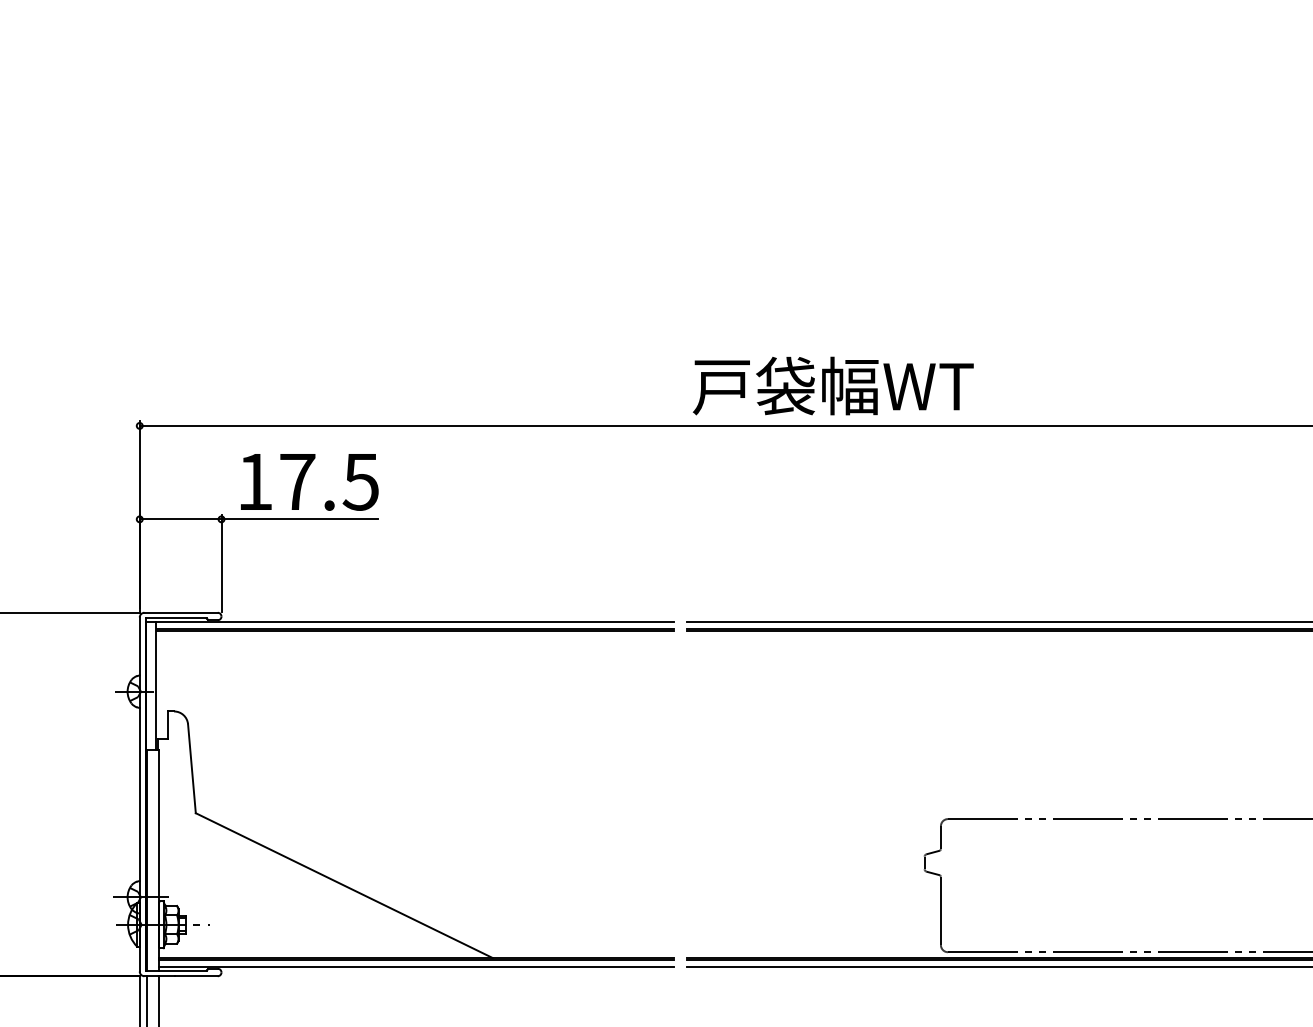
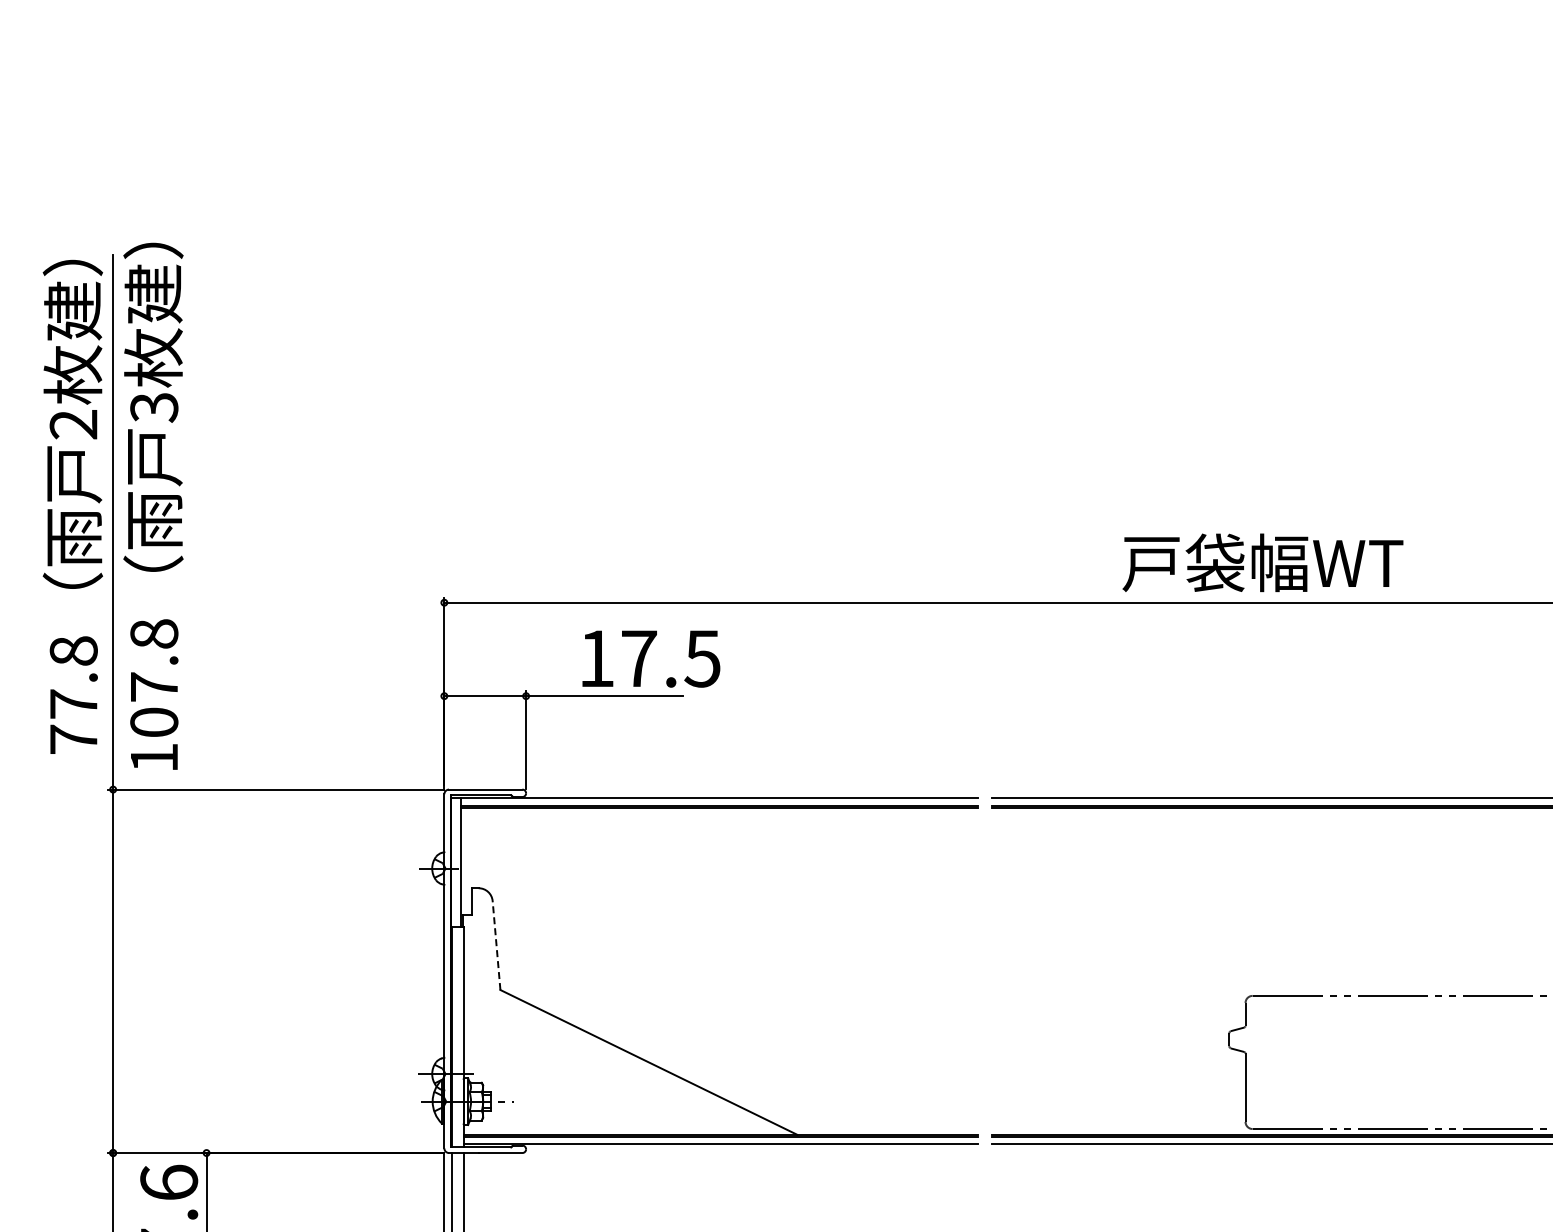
text: (832, 385) -> (1262, 562), moved
text: (309, 481) -> (651, 658), moved
line: (191, 768) -> (496, 945), solid -> dashed

